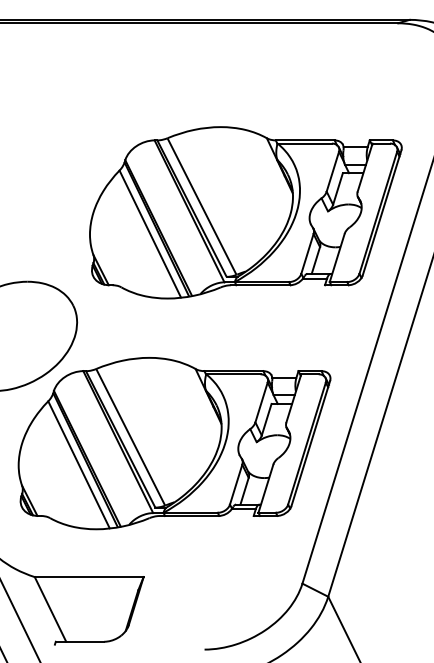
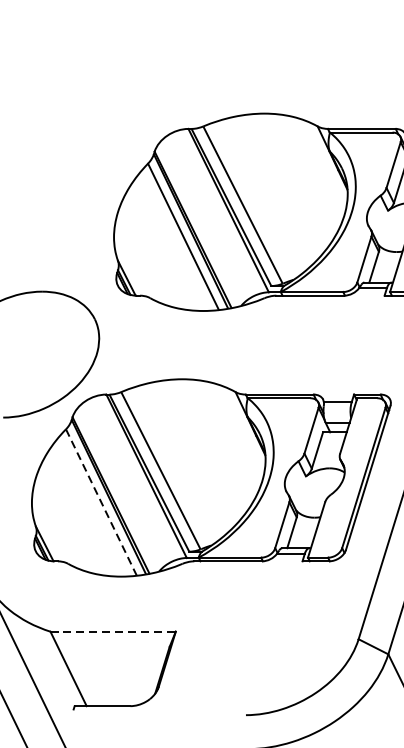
line: (79, 464) -> (101, 502), solid -> dashed
line: (89, 577) -> (113, 632), solid -> dashed

